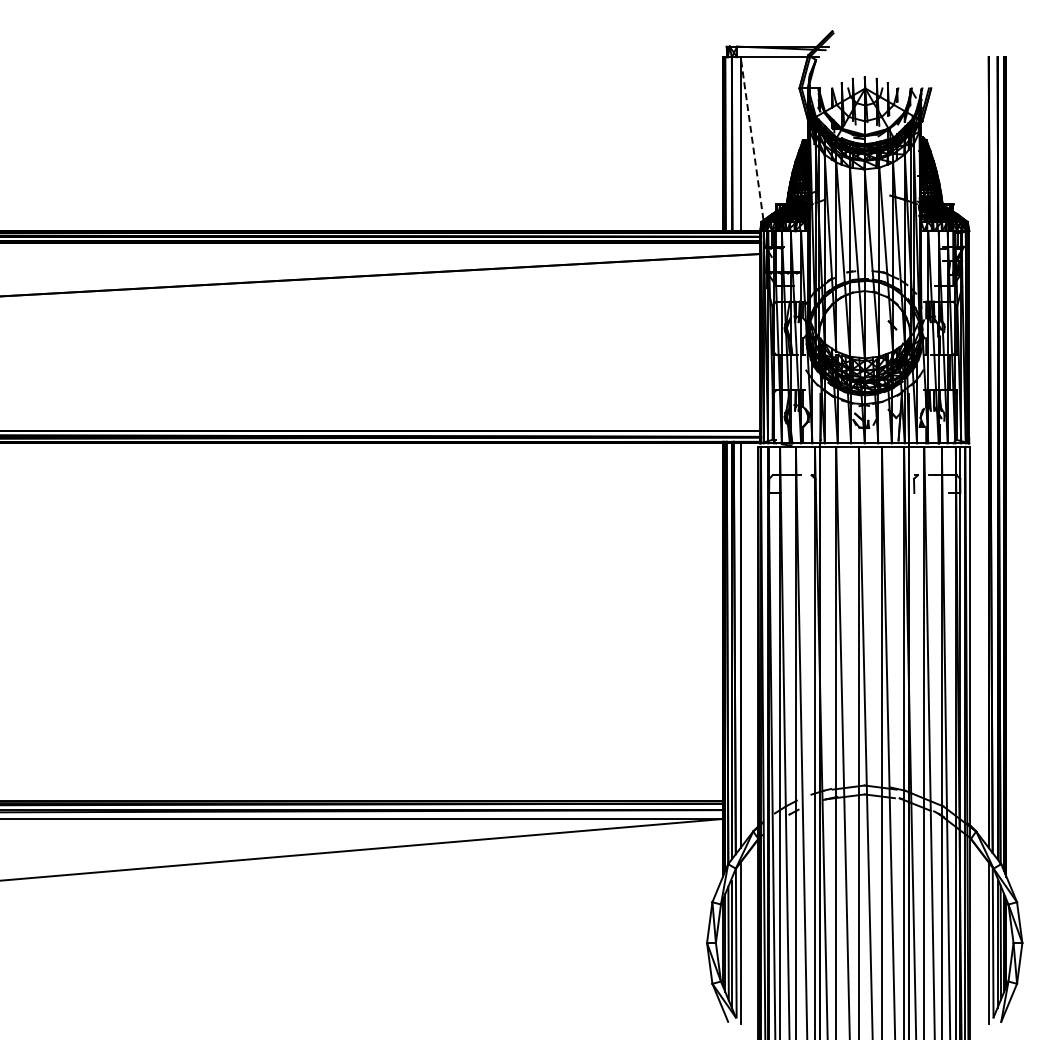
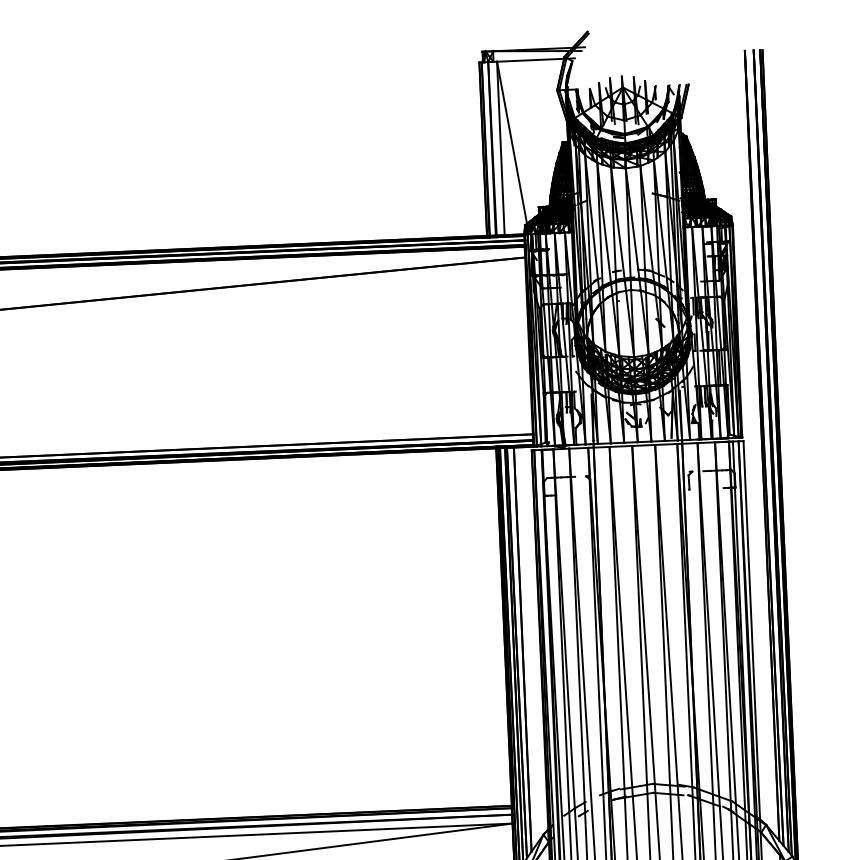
line: (752, 144) -> (512, 148), dashed -> solid

